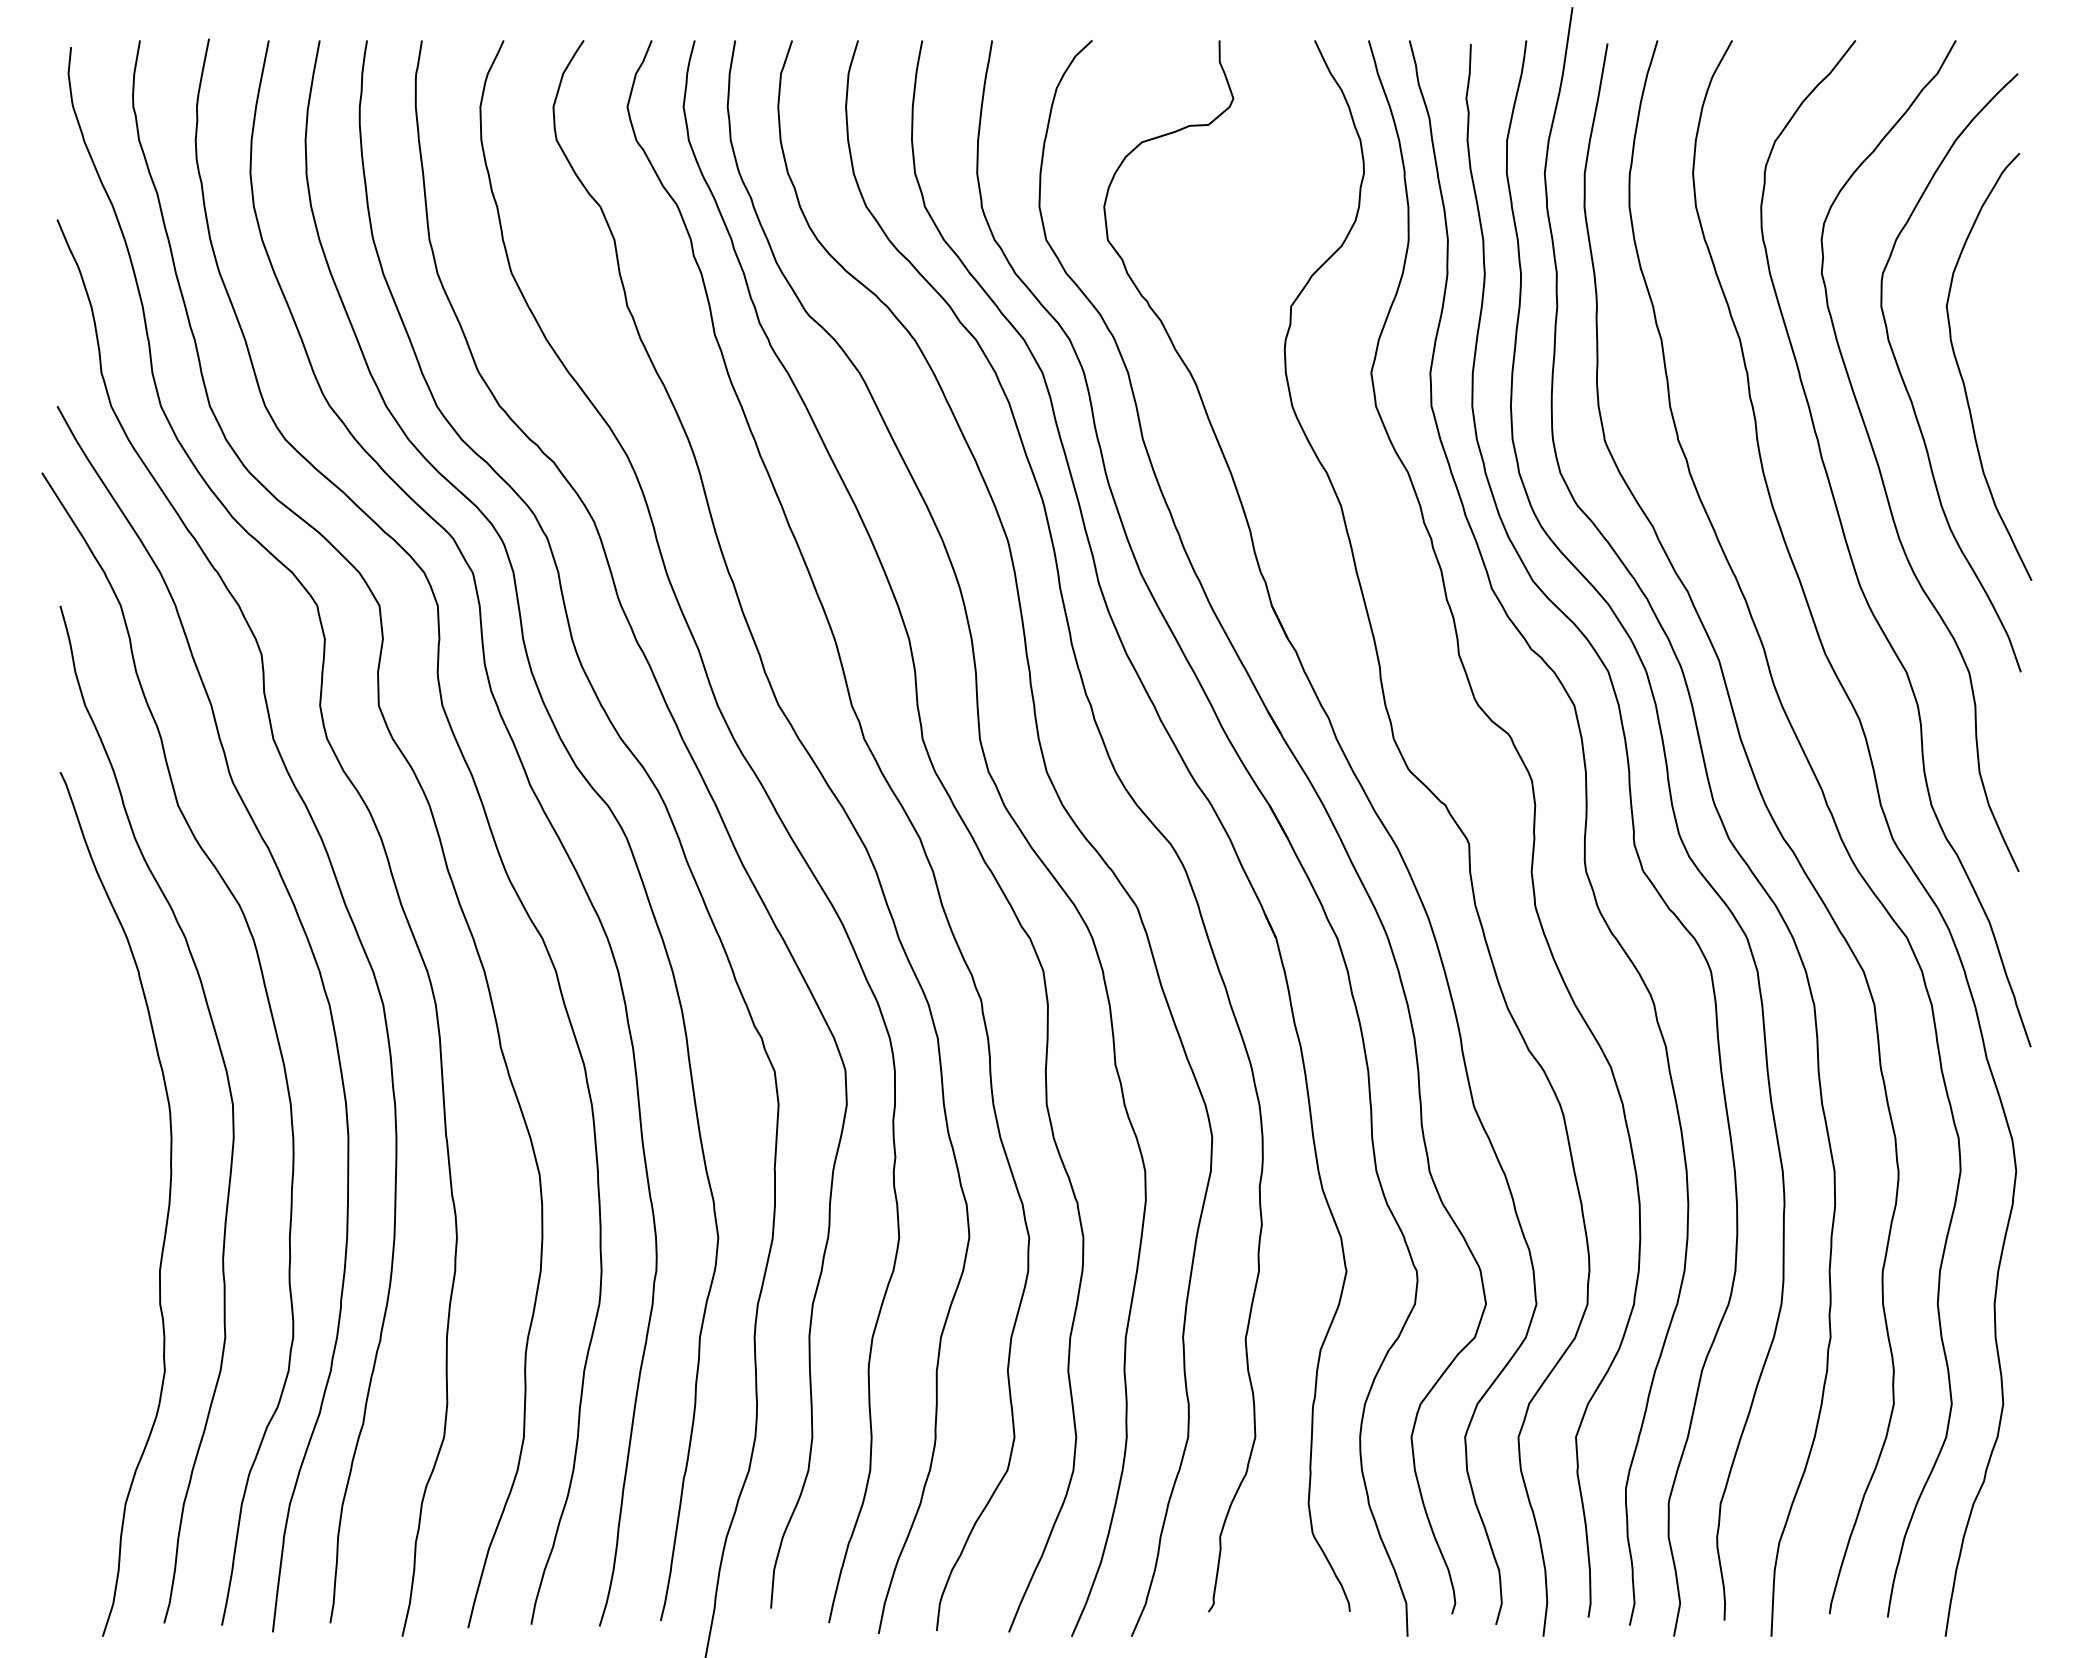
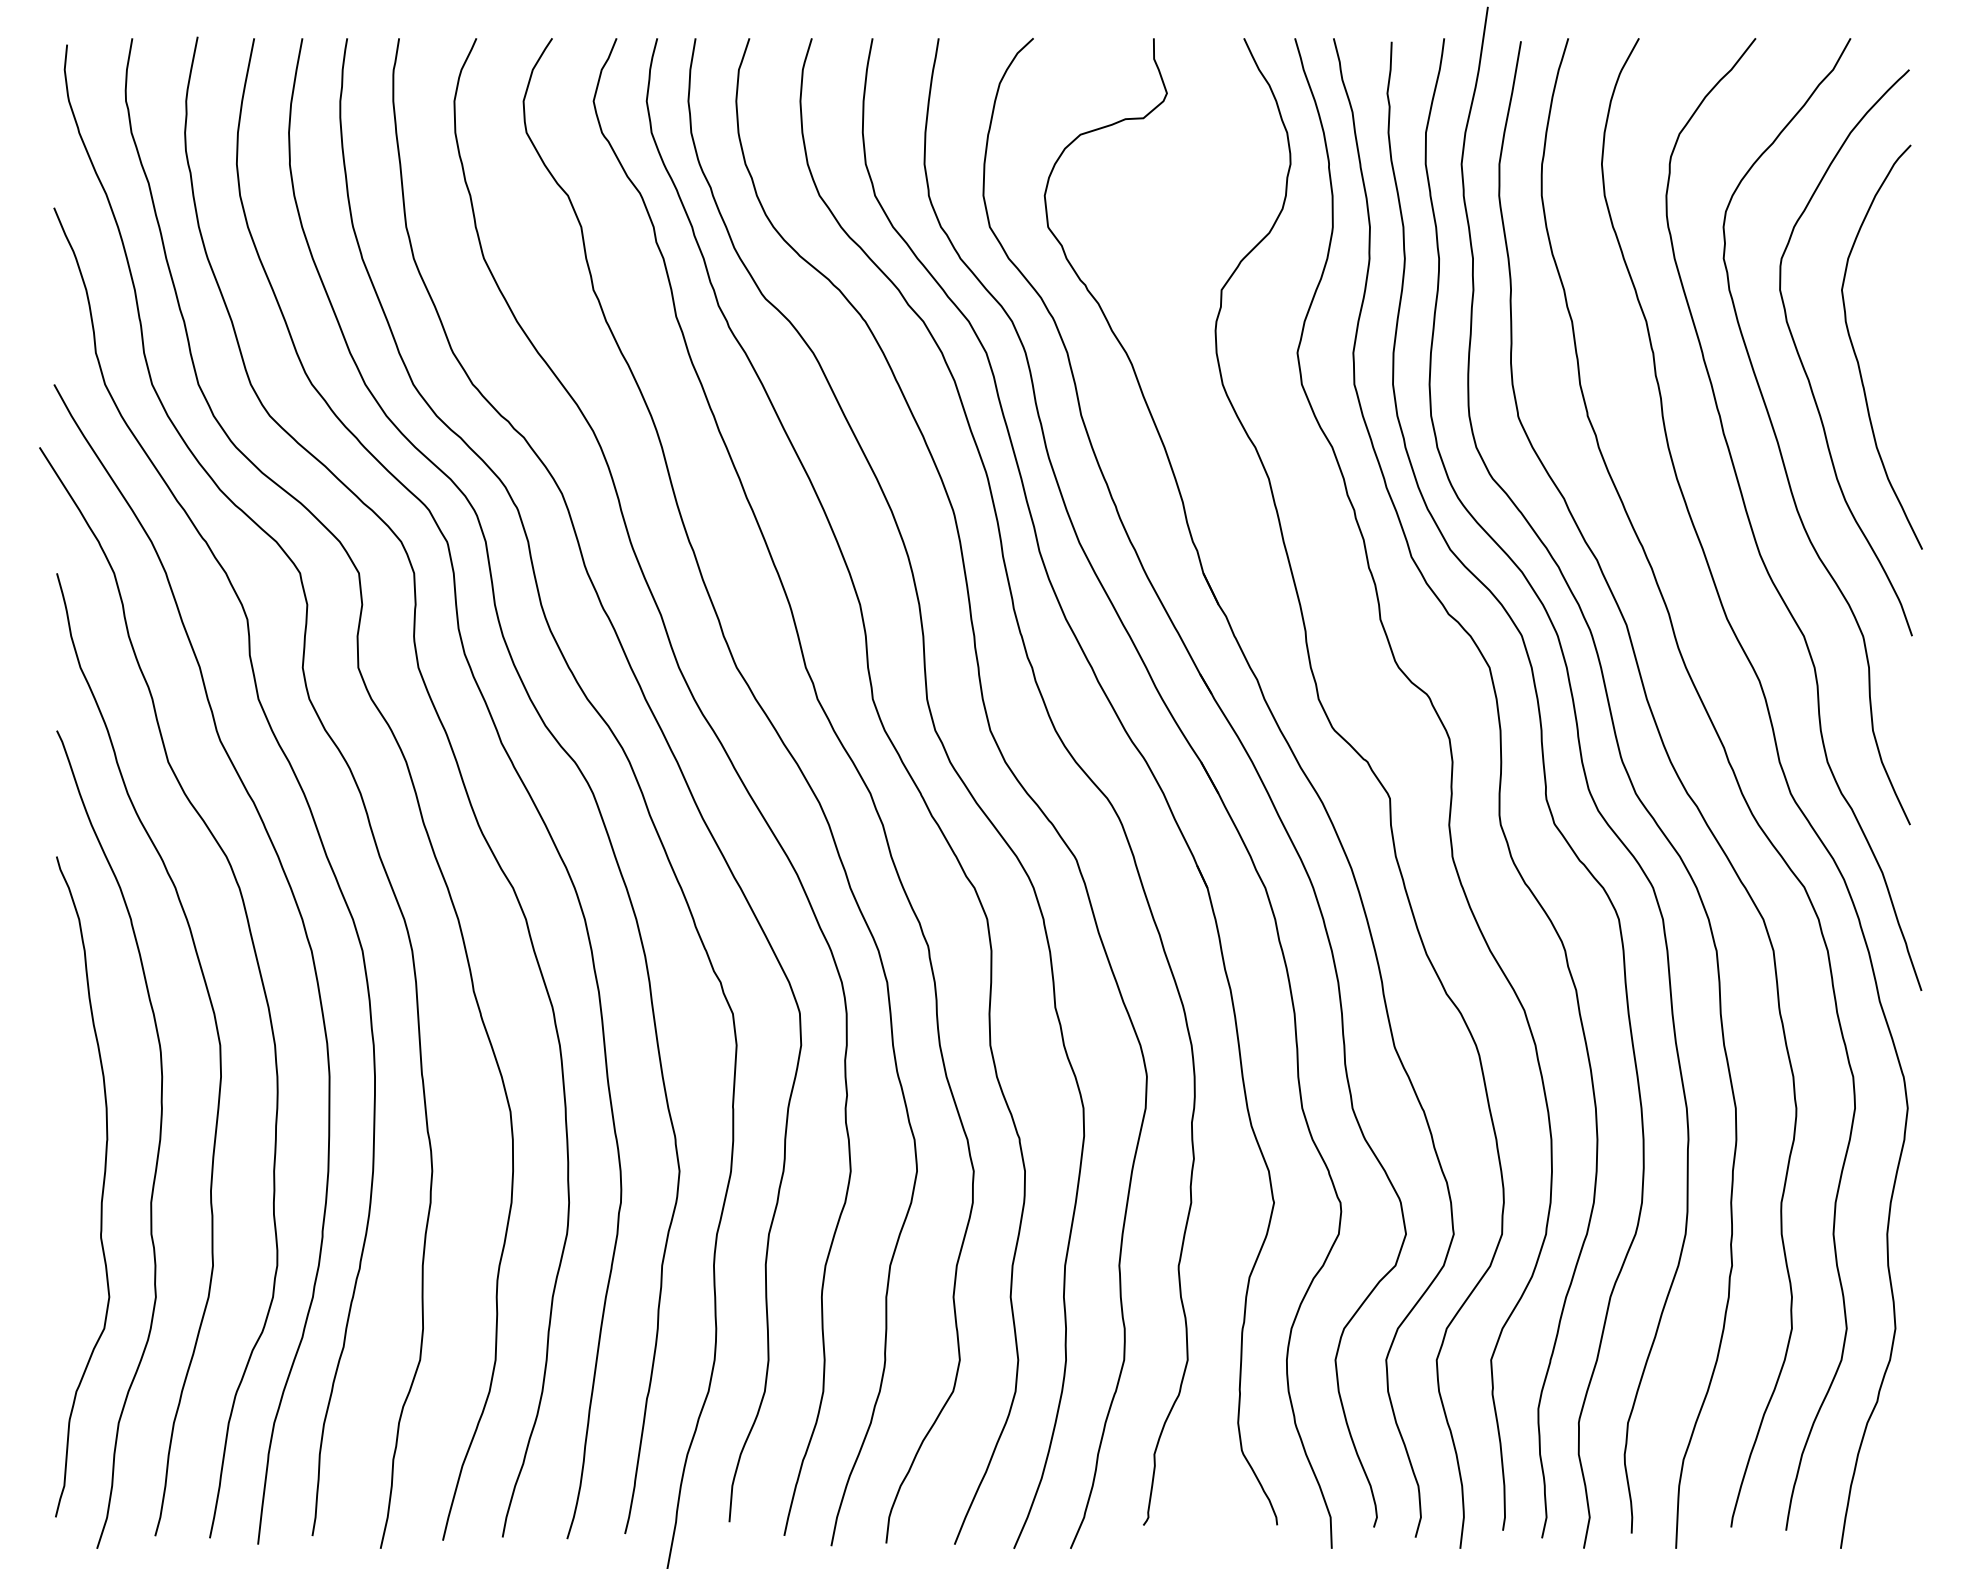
curve: (108, 1253) -> (102, 1186), added

